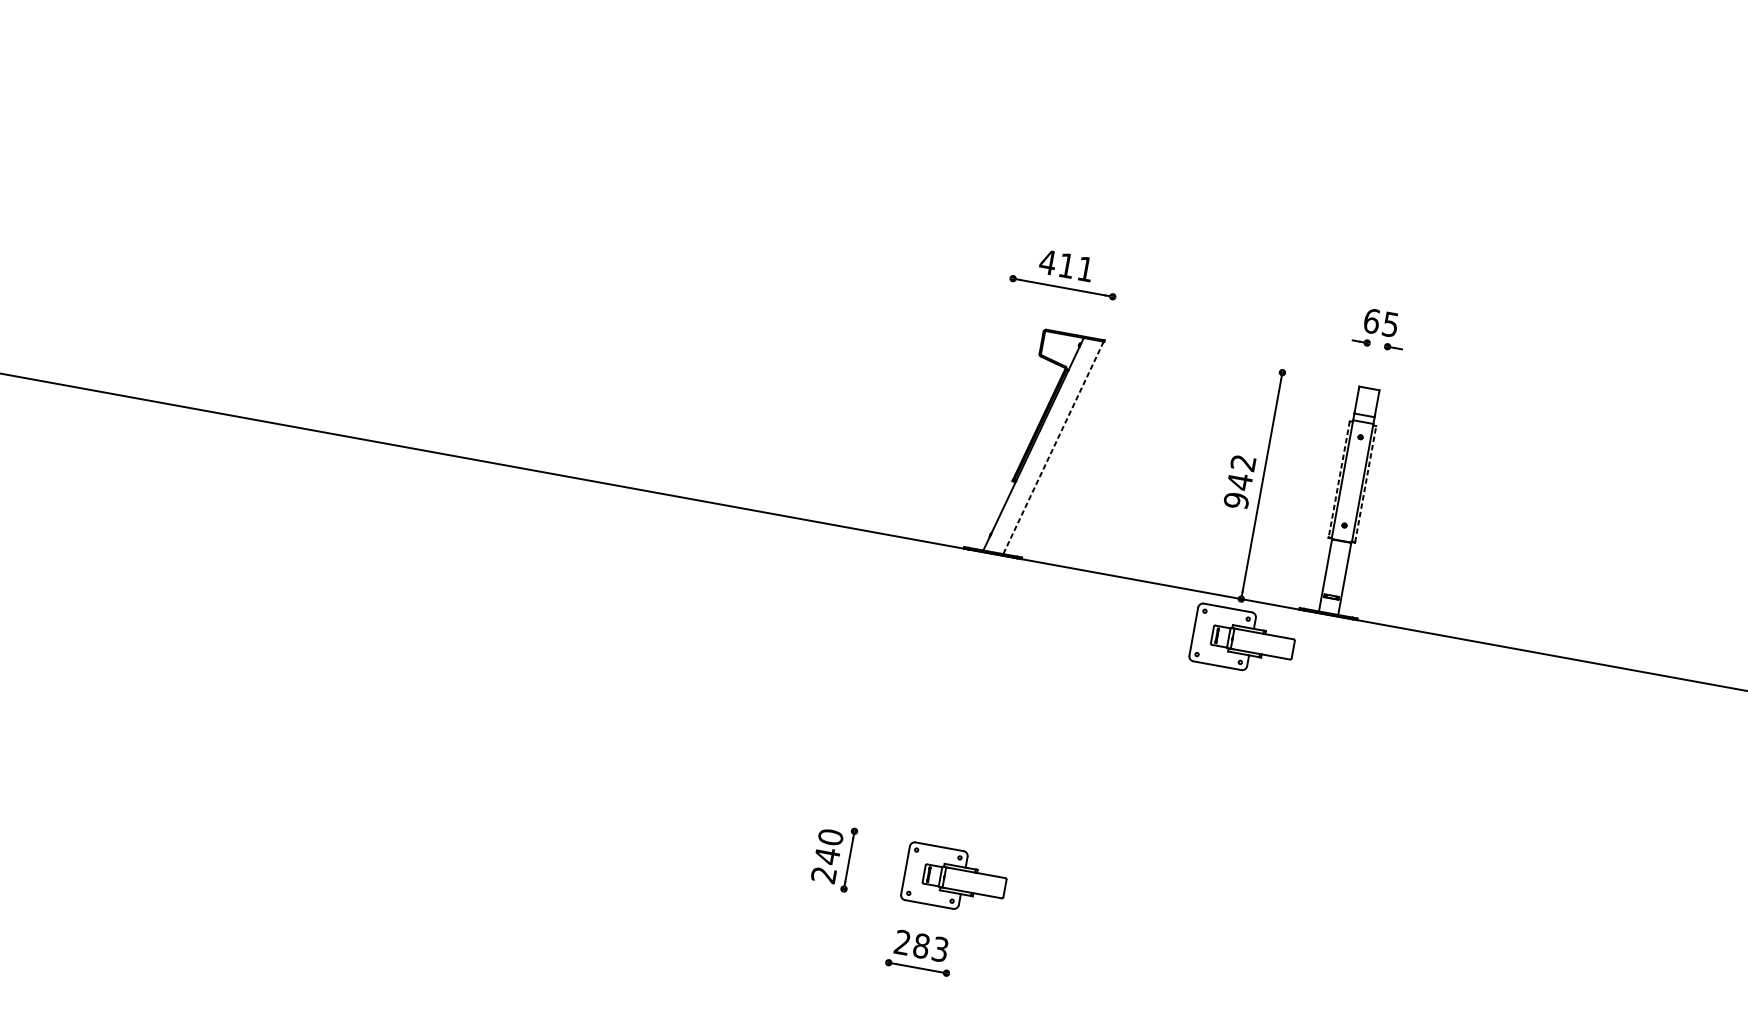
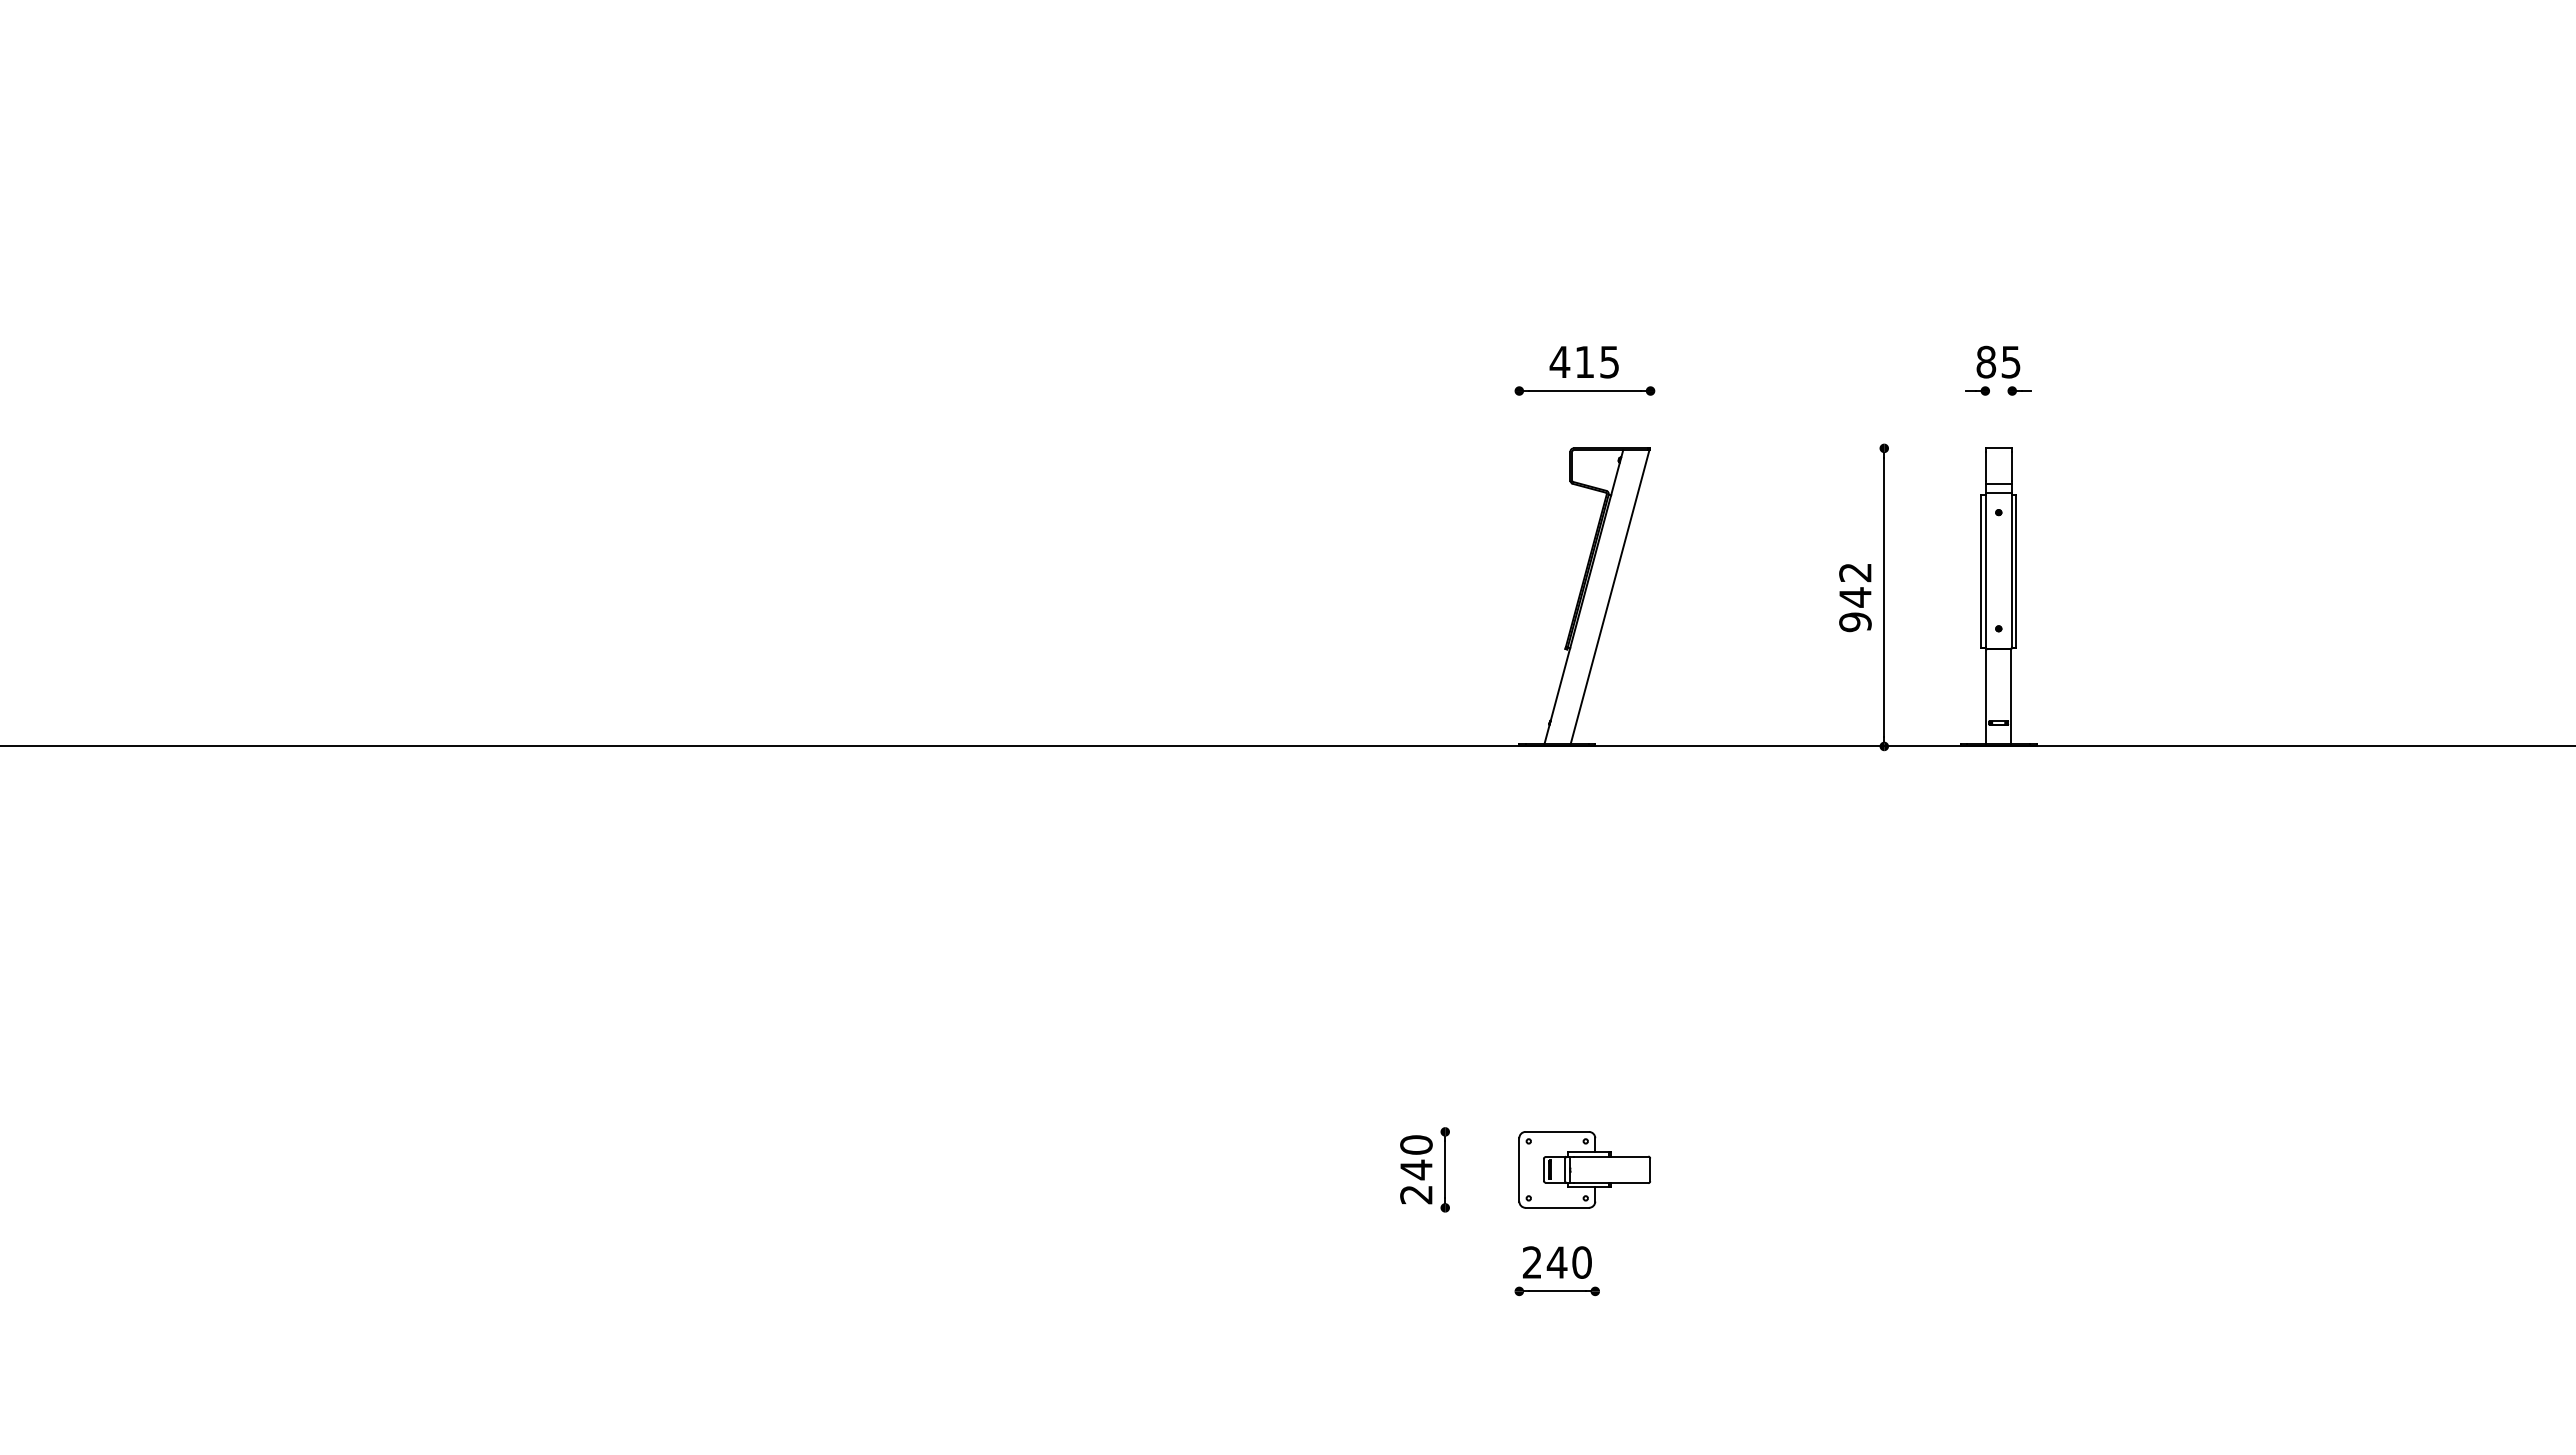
text: (1085, 269) -> (1609, 362), 411 -> 415
text: (1372, 320) -> (1986, 361), 65 -> 85
line: (1053, 447) -> (1609, 597), dashed -> solid
line: (1339, 479) -> (1981, 571), dashed -> solid
line: (1366, 483) -> (2016, 570), dashed -> solid
part: (1243, 640) -> (1896, 798), removed
text: (930, 947) -> (1568, 1262), 283 -> 240

